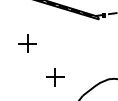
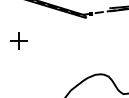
part: (54, 76) -> (44, 72), removed

